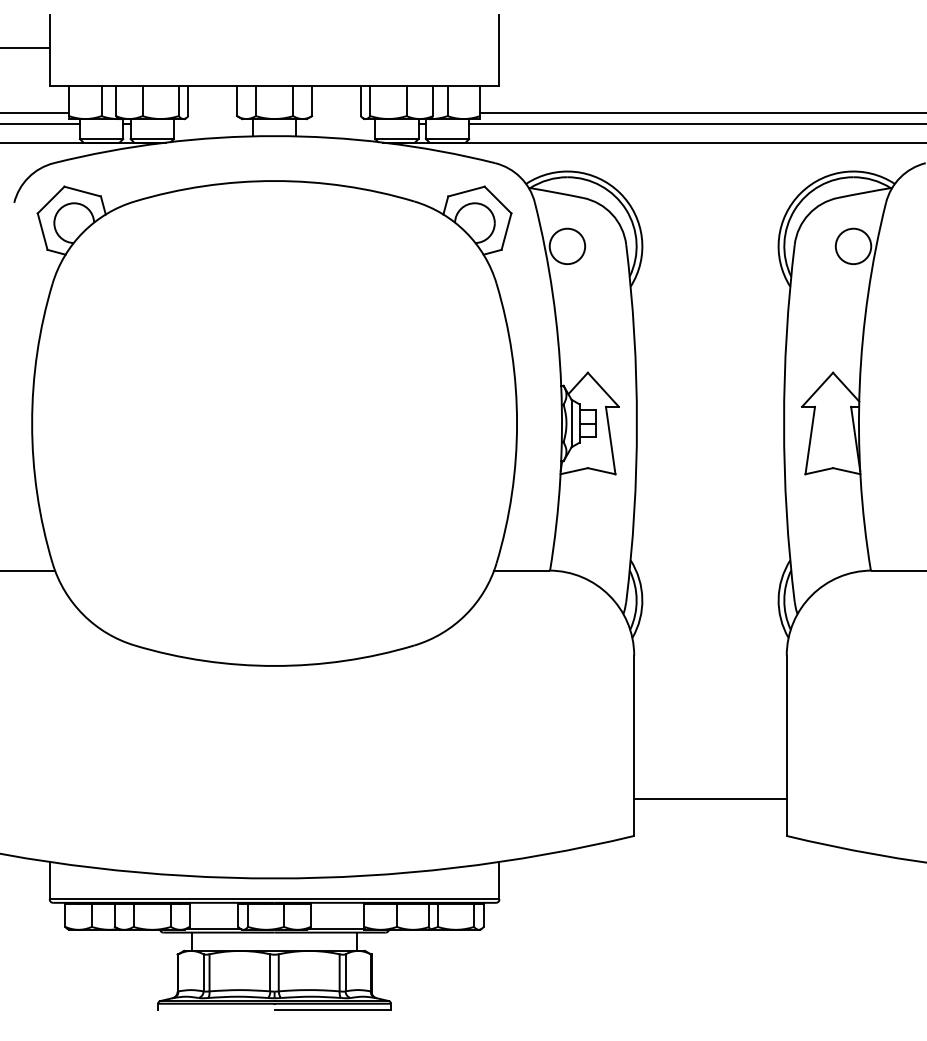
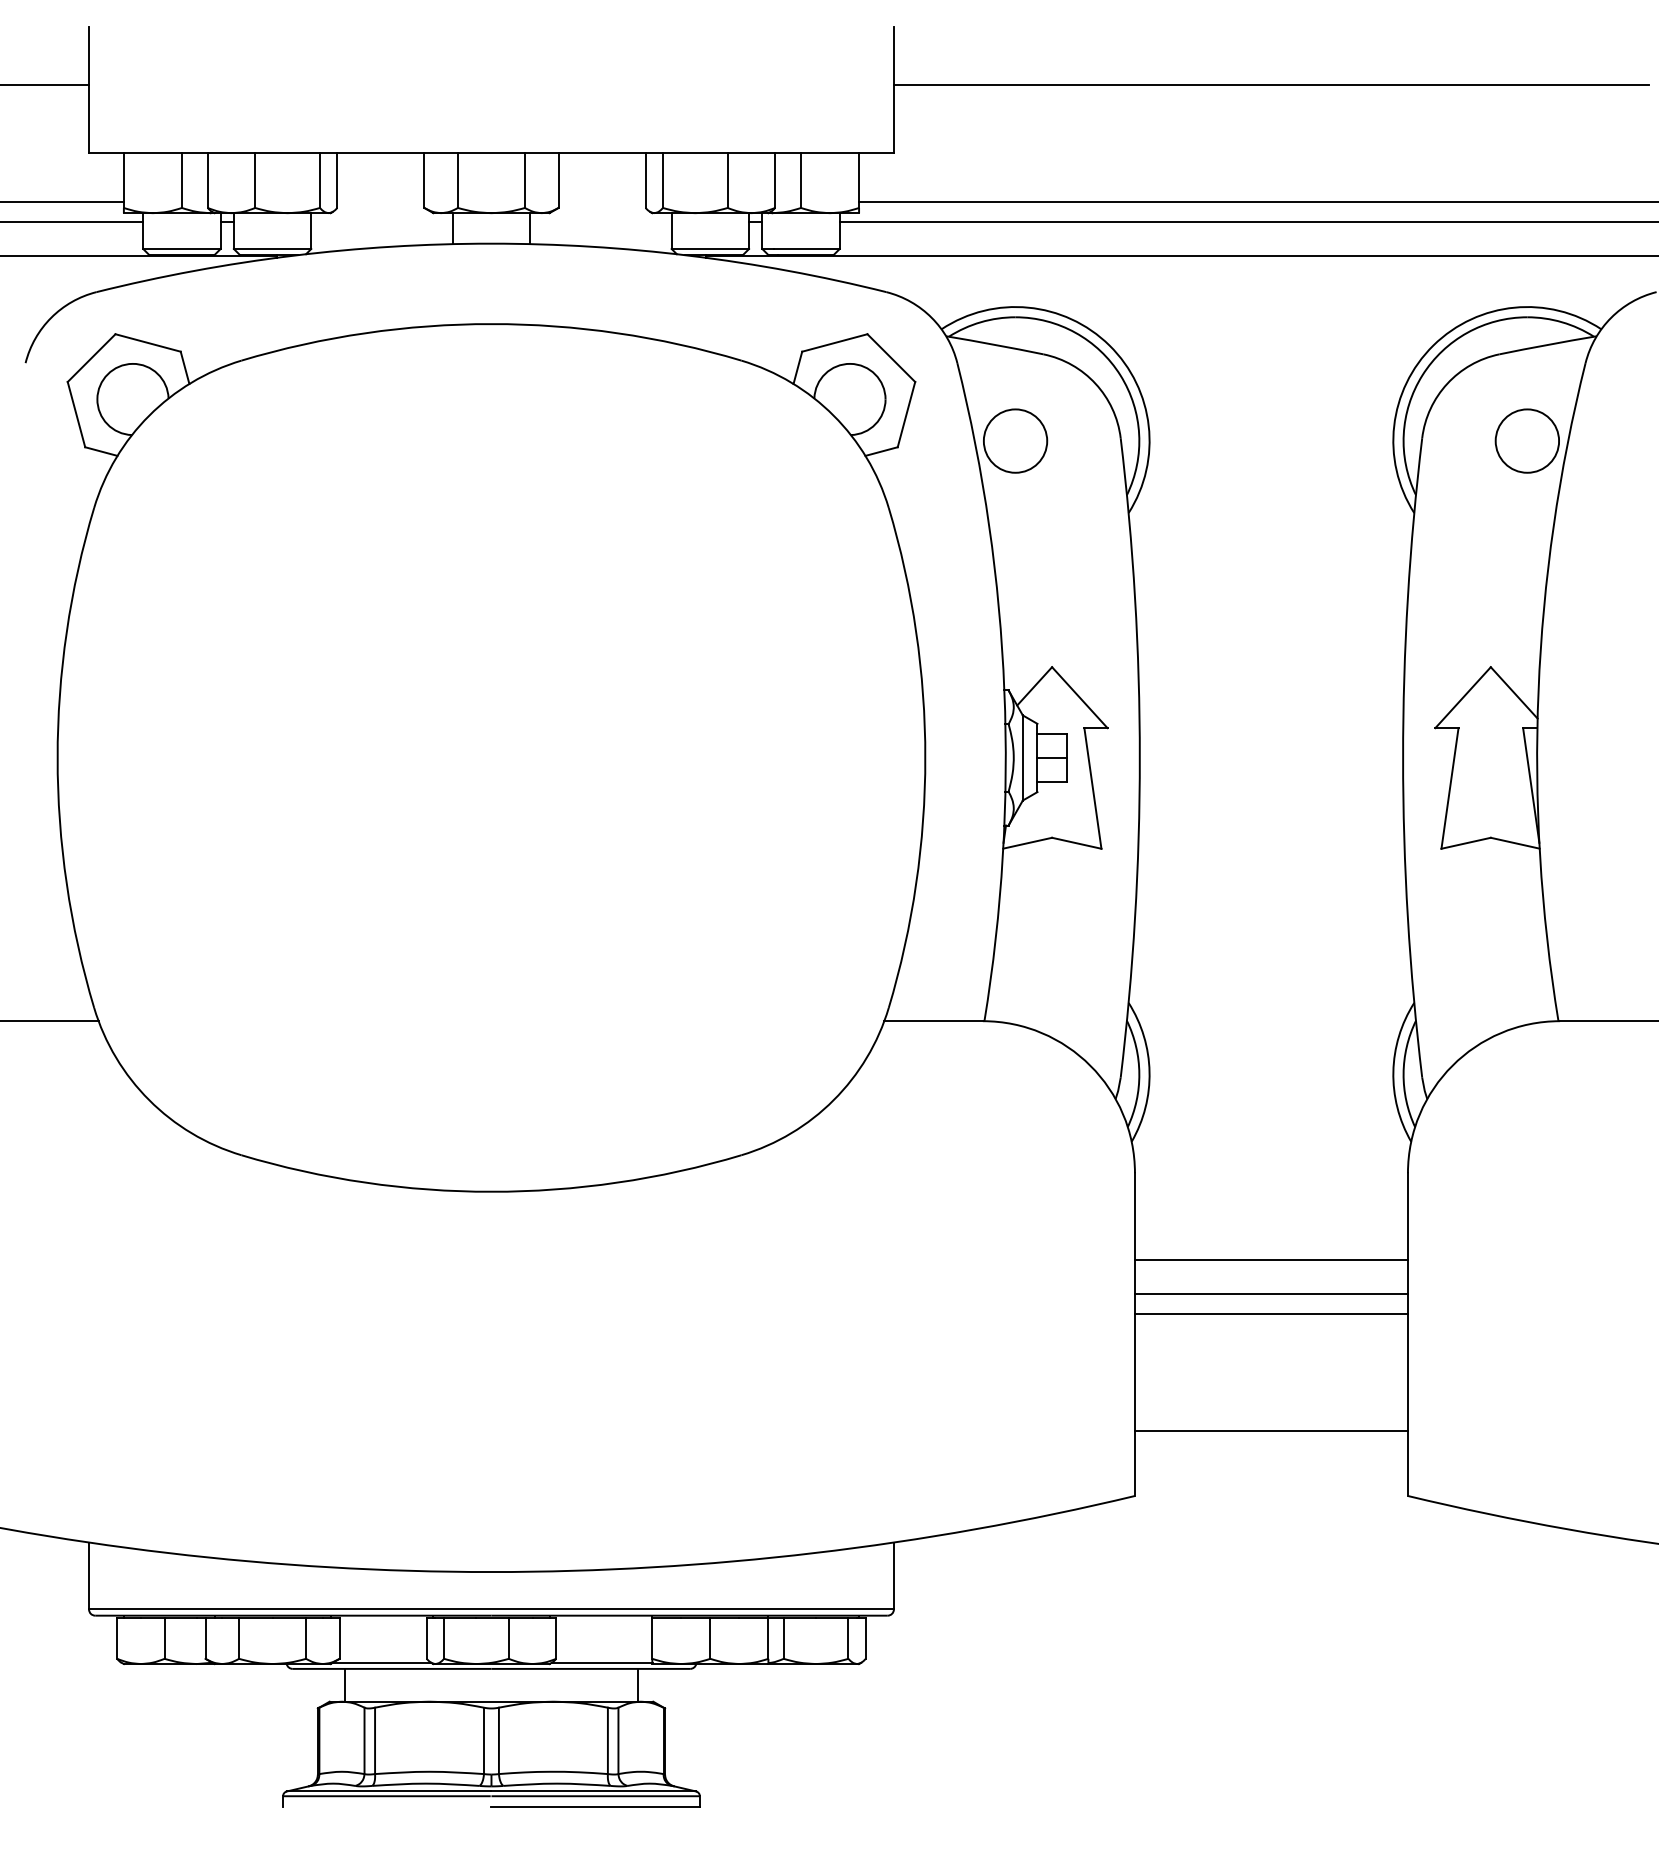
line: (710, 47) -> (1271, 85), added
line: (710, 703) -> (1271, 1258), added
line: (710, 723) -> (1271, 1294), added
line: (710, 734) -> (1271, 1314), added

